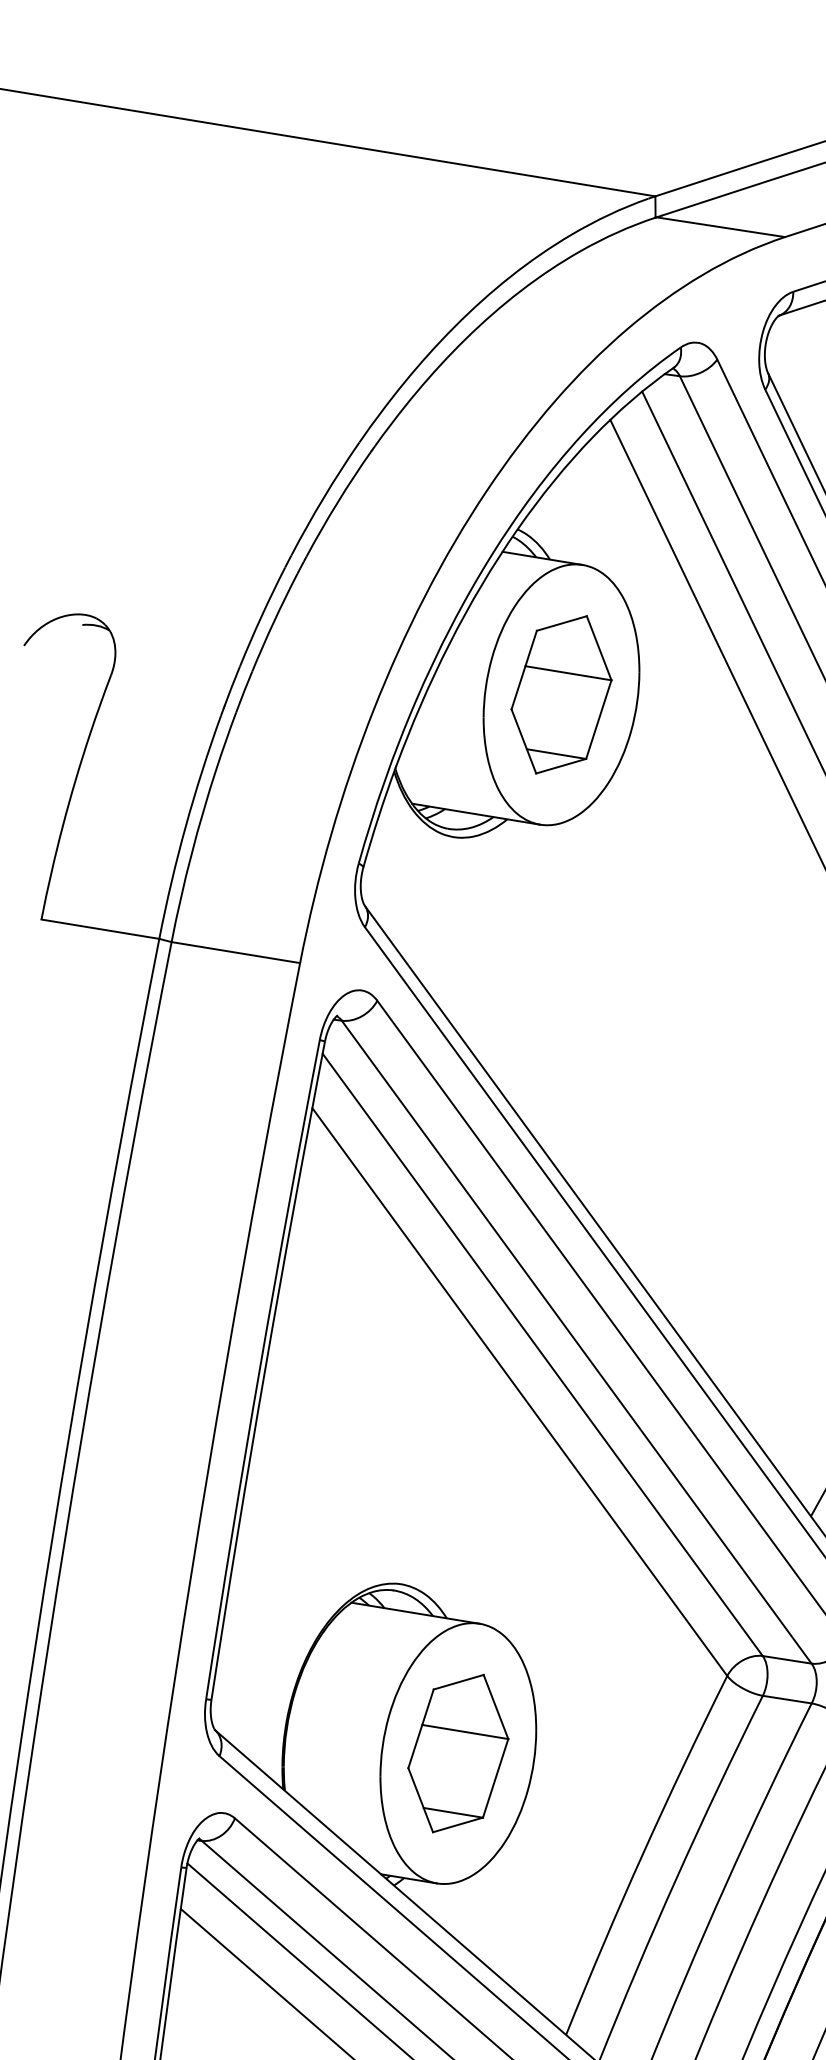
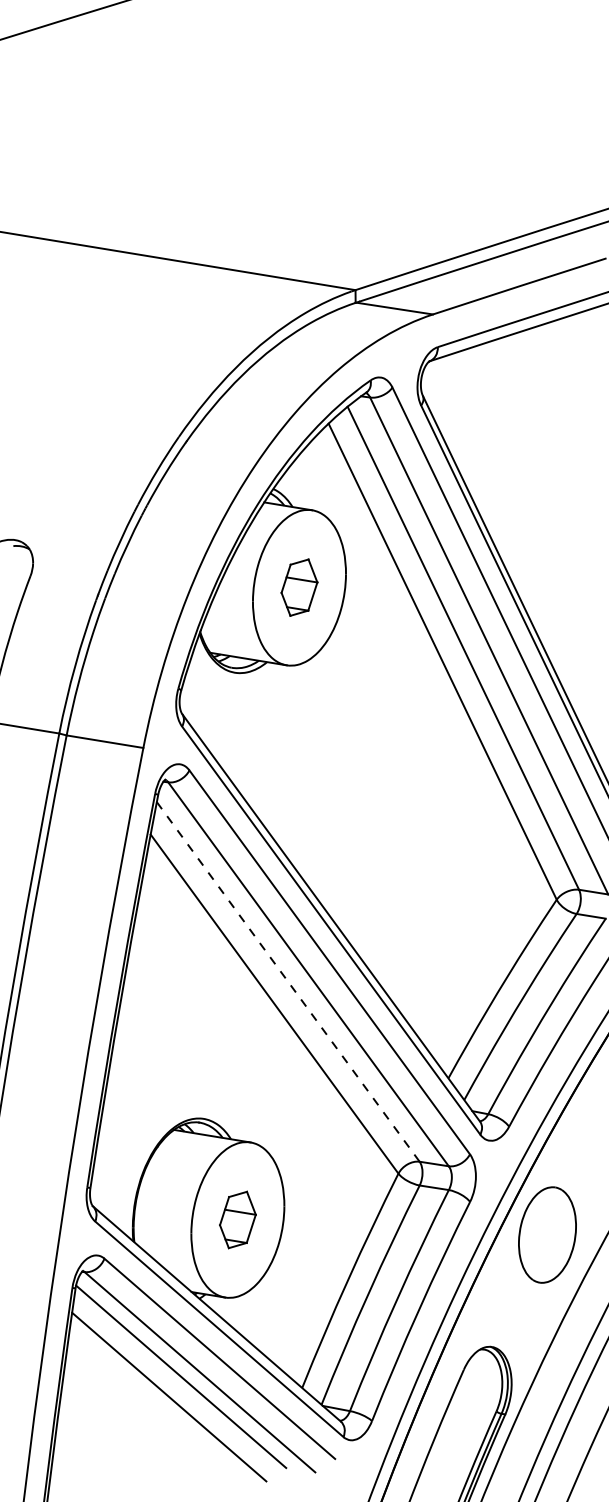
part: (561, 694) -> (299, 587), size x0.6
line: (543, 1354) -> (288, 981), solid -> dashed
part: (457, 1752) -> (237, 1219), size x0.6

